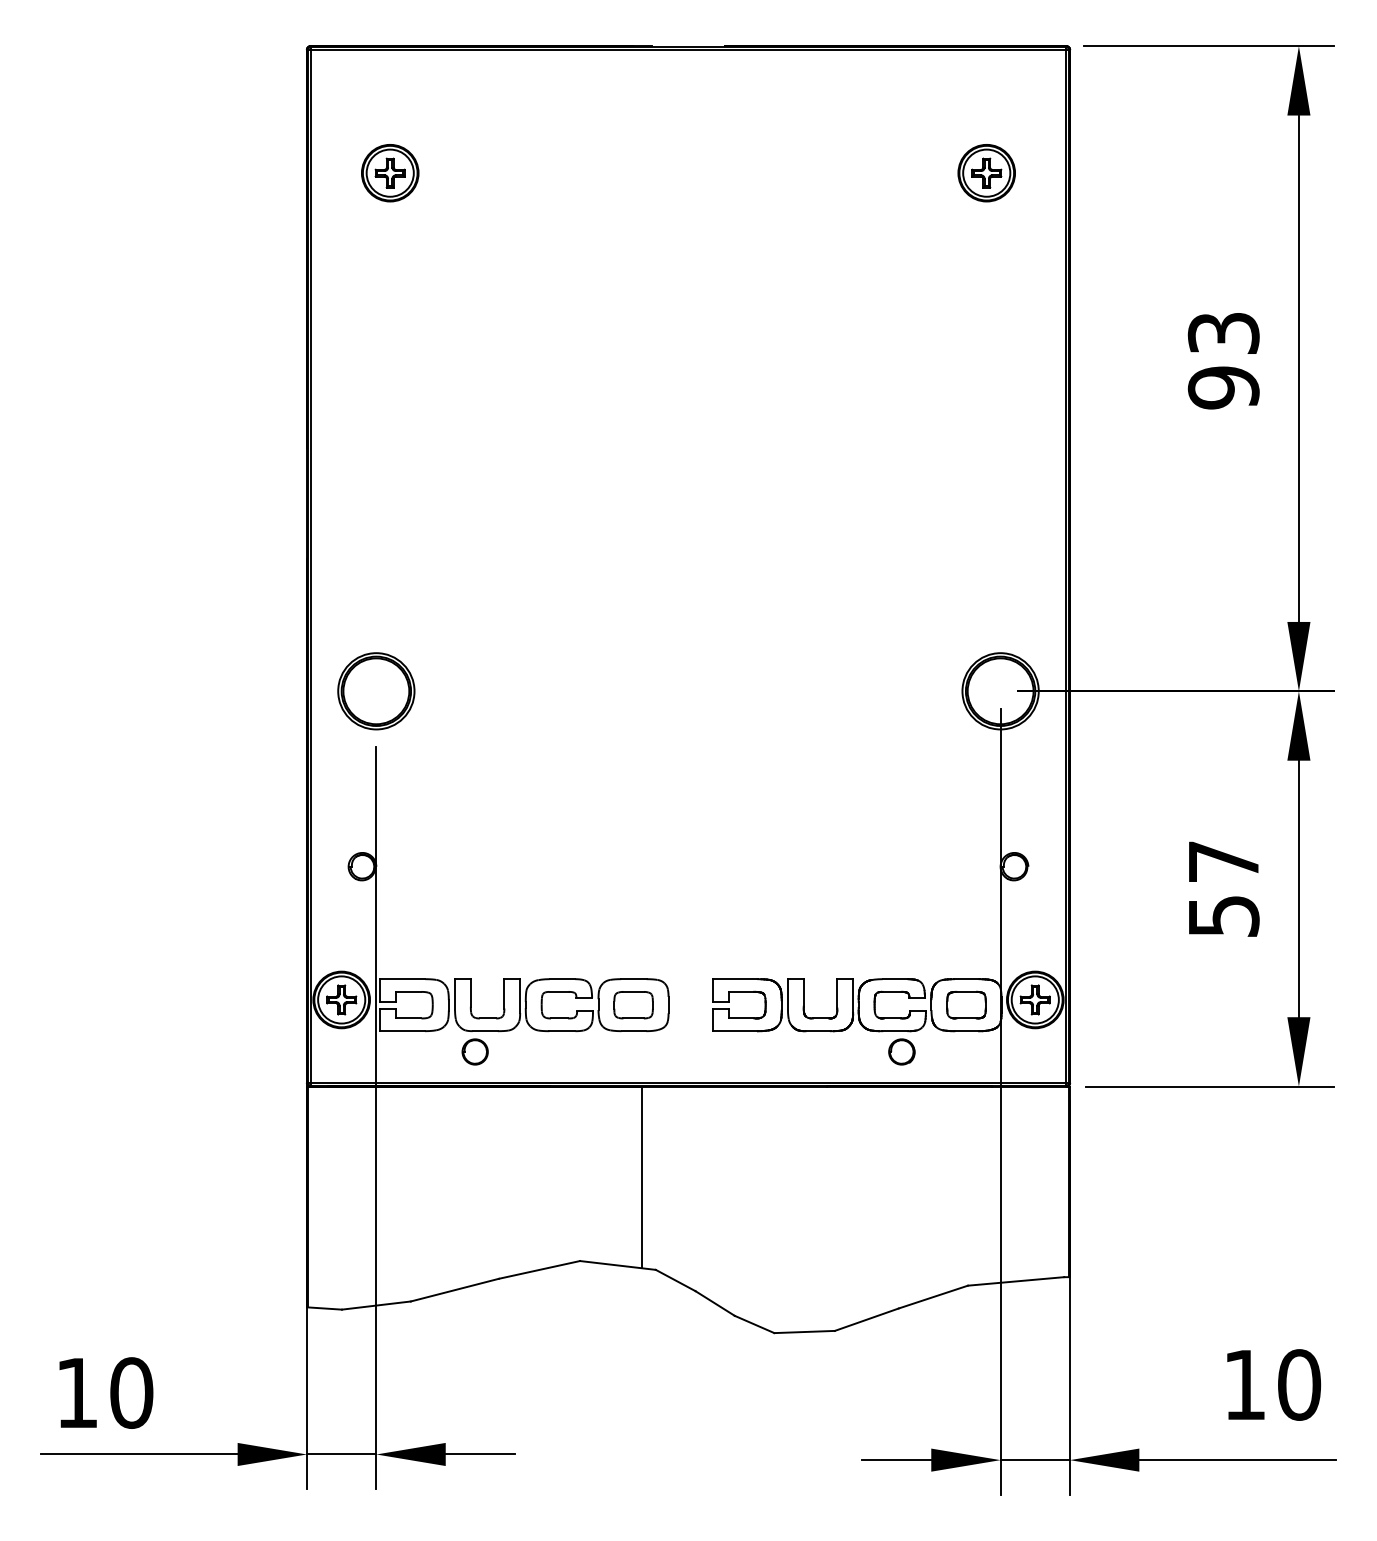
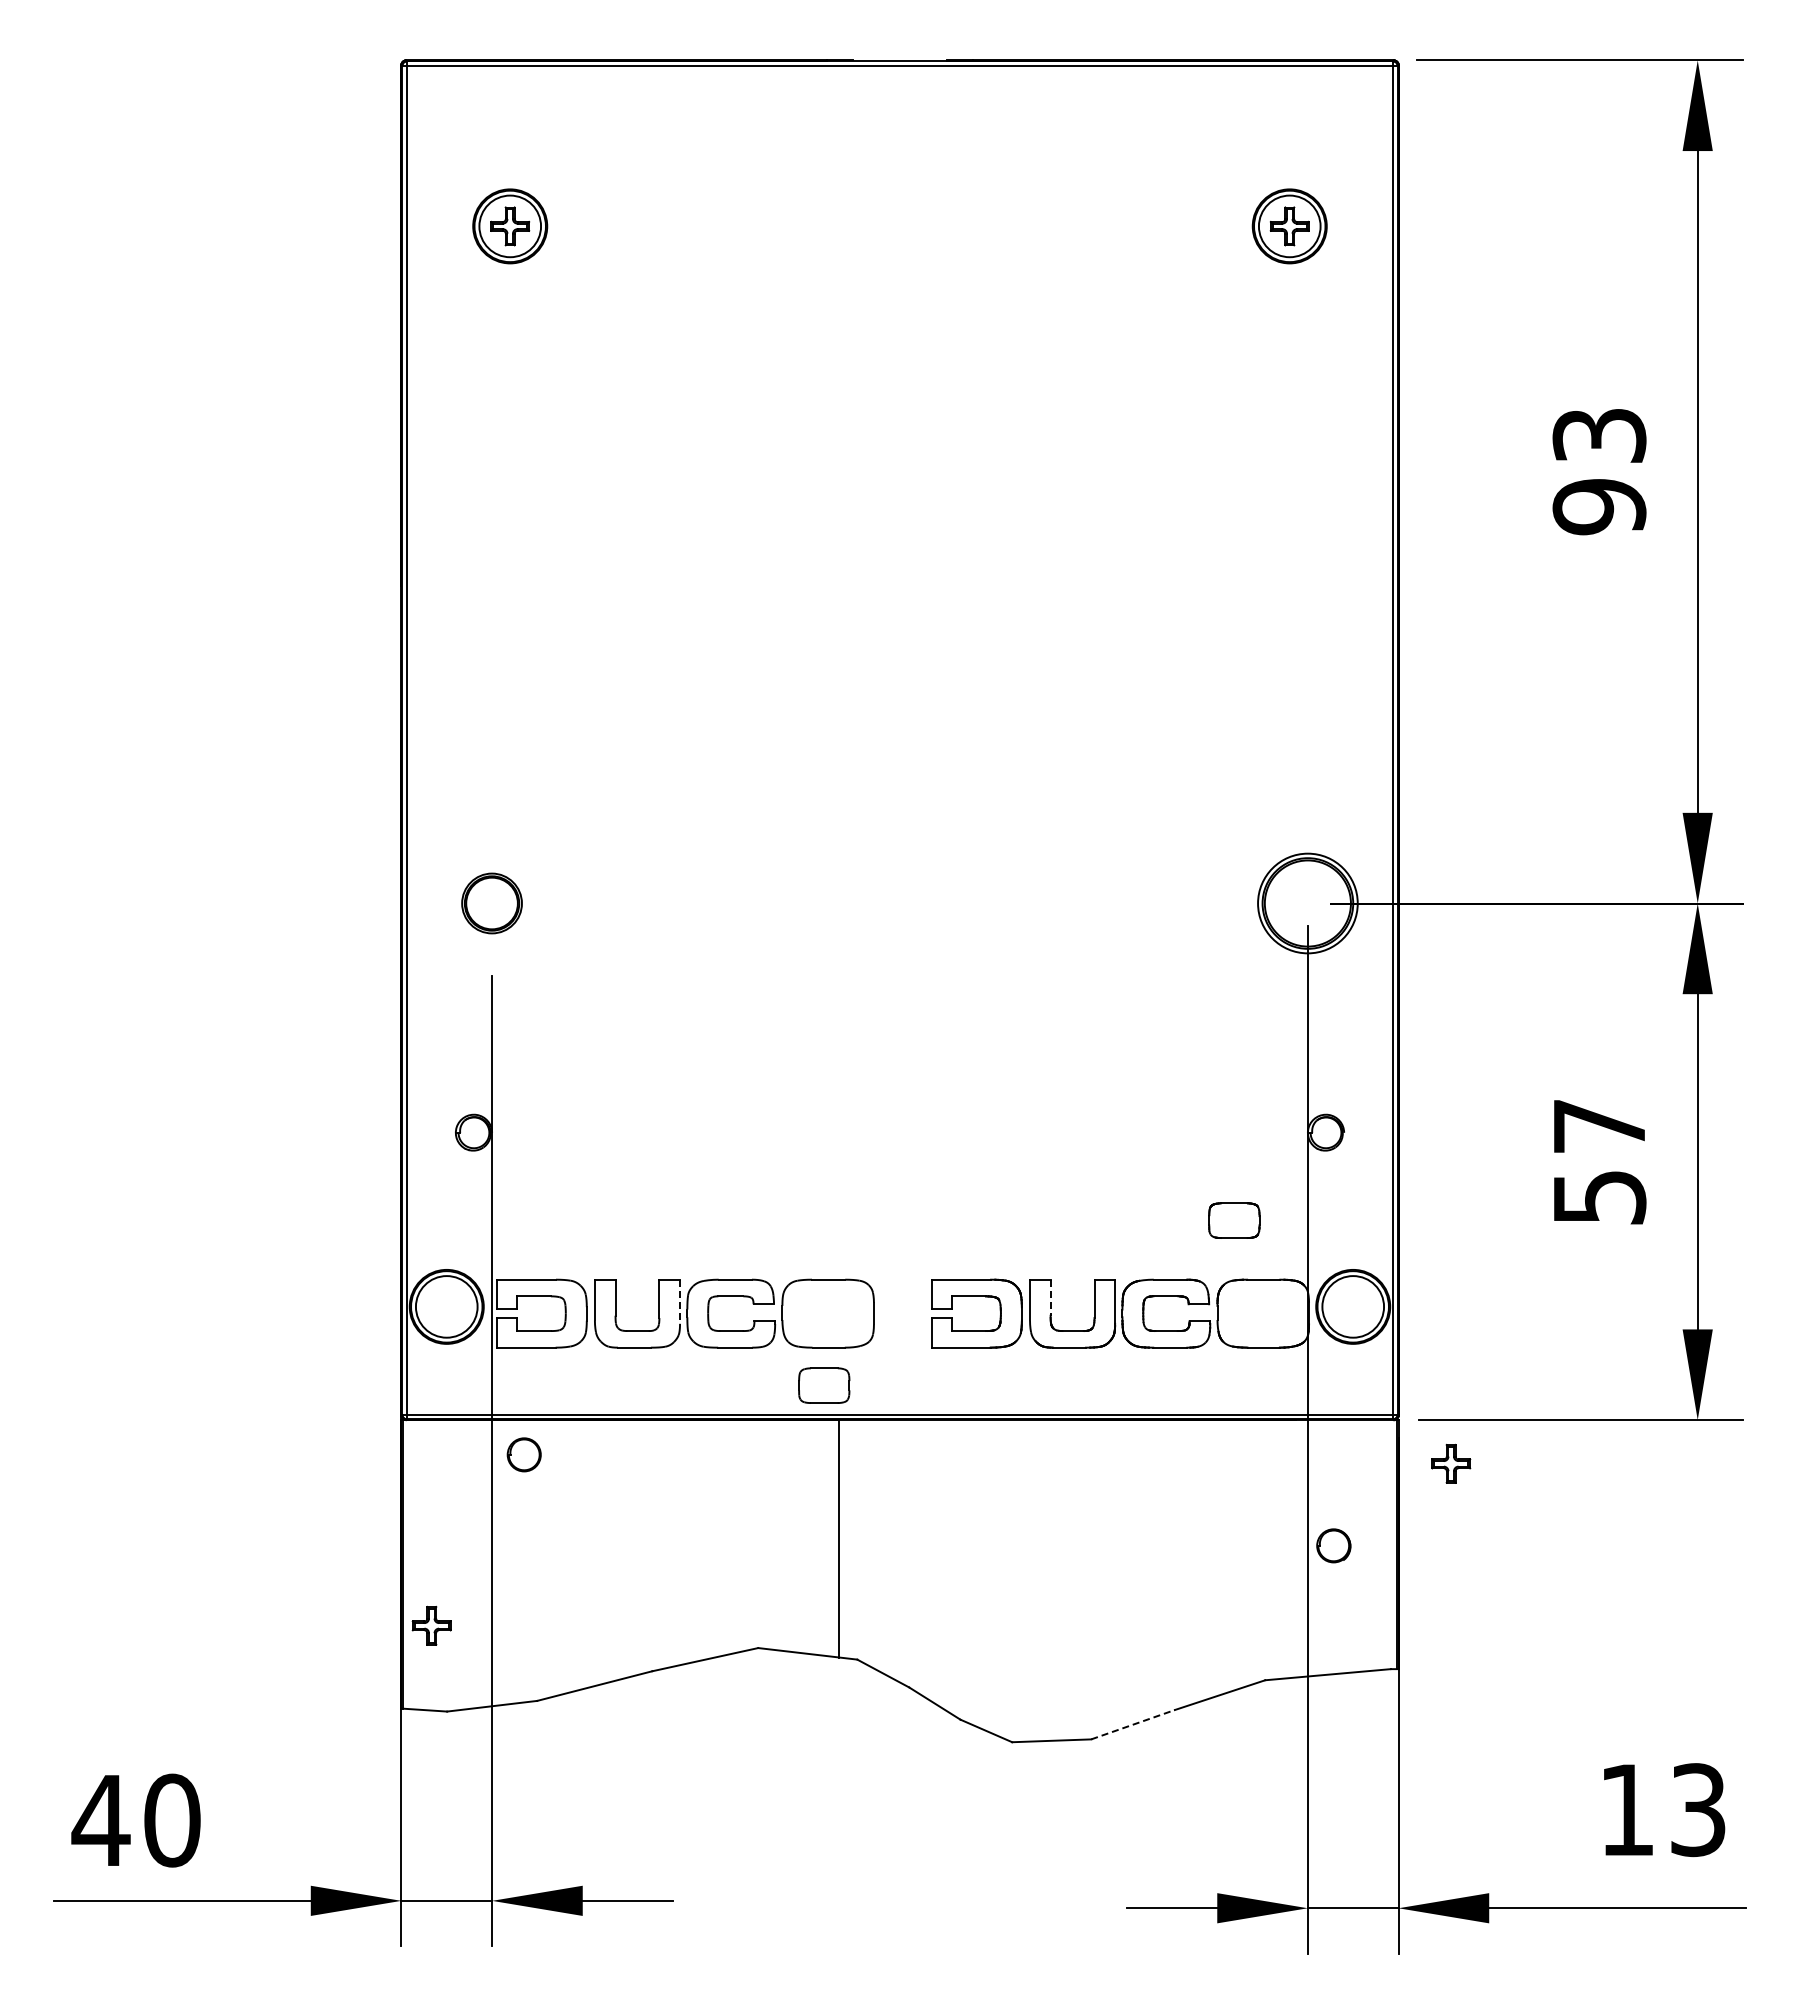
part: (375, 691) -> (491, 903), size x0.6
line: (803, 993) -> (1050, 1298), solid -> dashed
line: (520, 996) -> (680, 1302), solid -> dashed
part: (341, 999) -> (431, 1625), moved
part: (1035, 999) -> (1451, 1463), moved
part: (633, 1005) -> (824, 1385), moved
part: (966, 1005) -> (1234, 1220), moved
part: (474, 1051) -> (523, 1454), moved
part: (901, 1051) -> (1333, 1545), moved
line: (867, 1319) -> (1133, 1724), solid -> dashed
text: (1299, 1385) -> (1698, 1810), 10 -> 13
text: (76, 1392) -> (100, 1820), 10 -> 40

